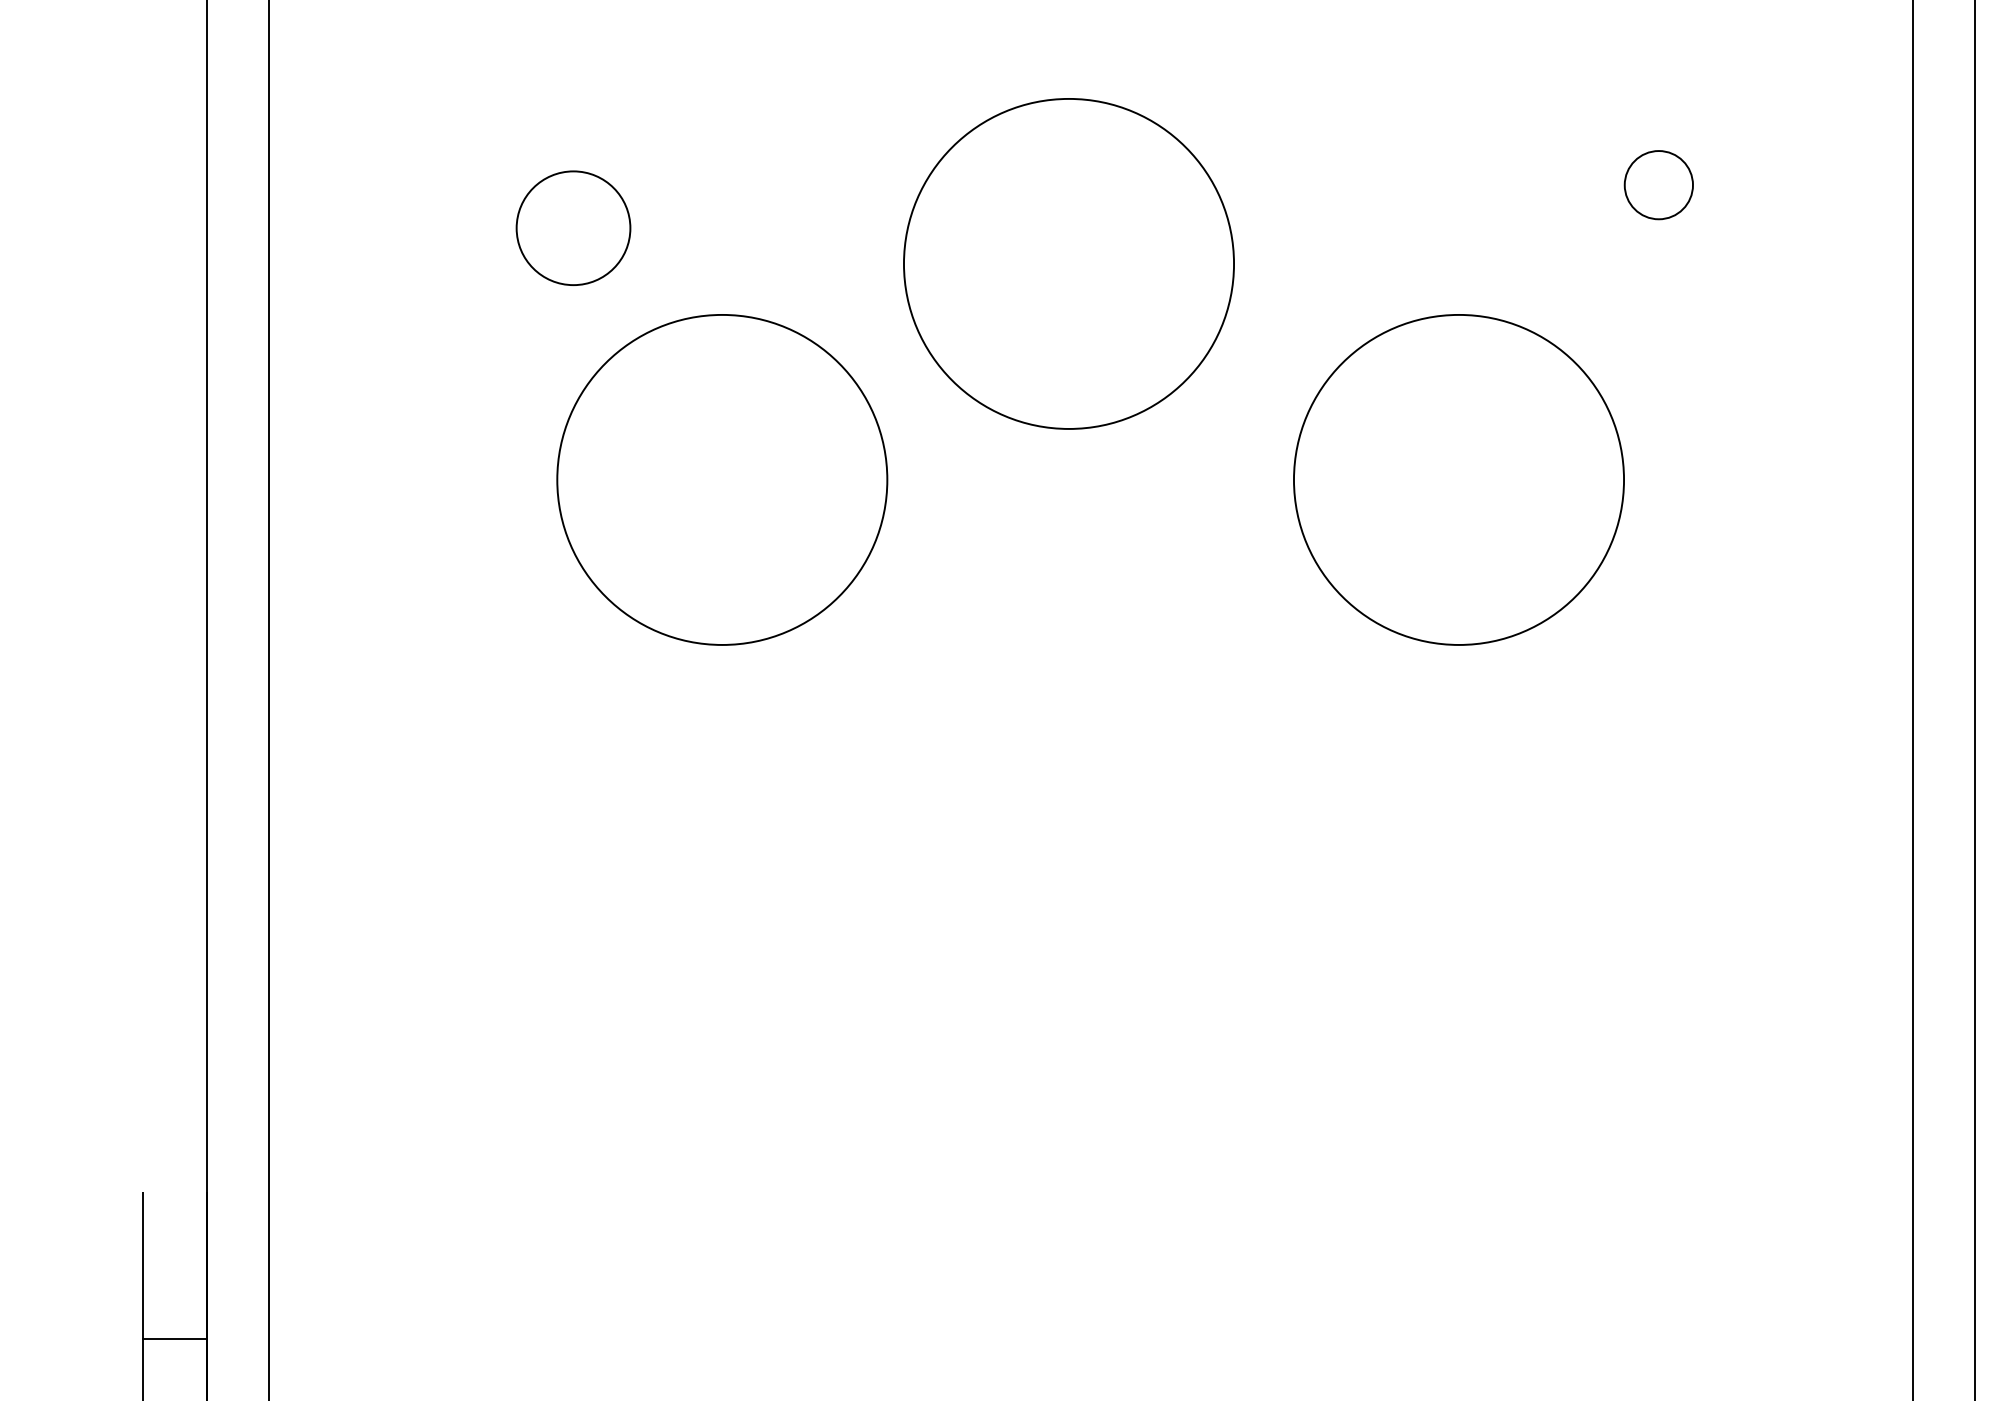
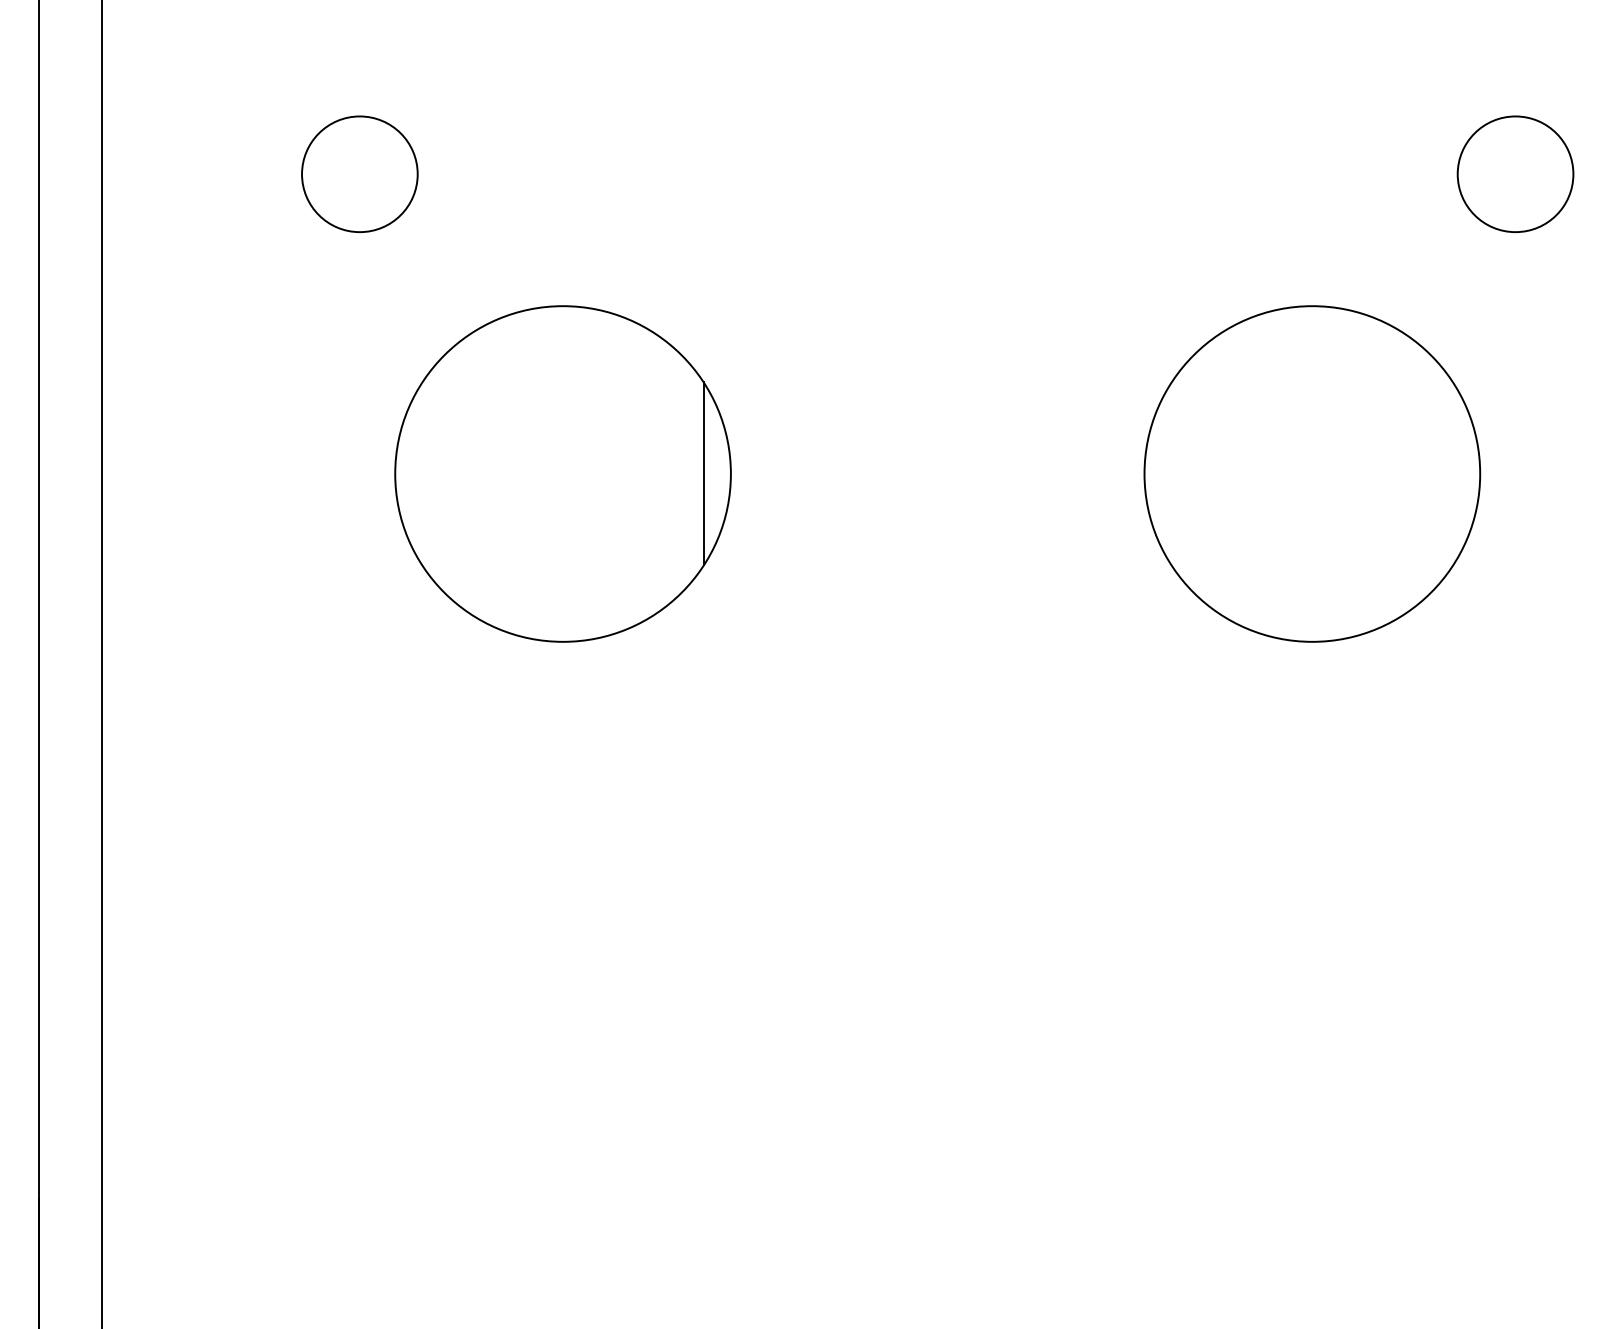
circle: (1658, 184) -> (1515, 173), size x1.67
circle: (573, 227) -> (359, 173), moved
circle: (1068, 263) -> (915, 253), removed
line: (860, 479) -> (703, 473), added

